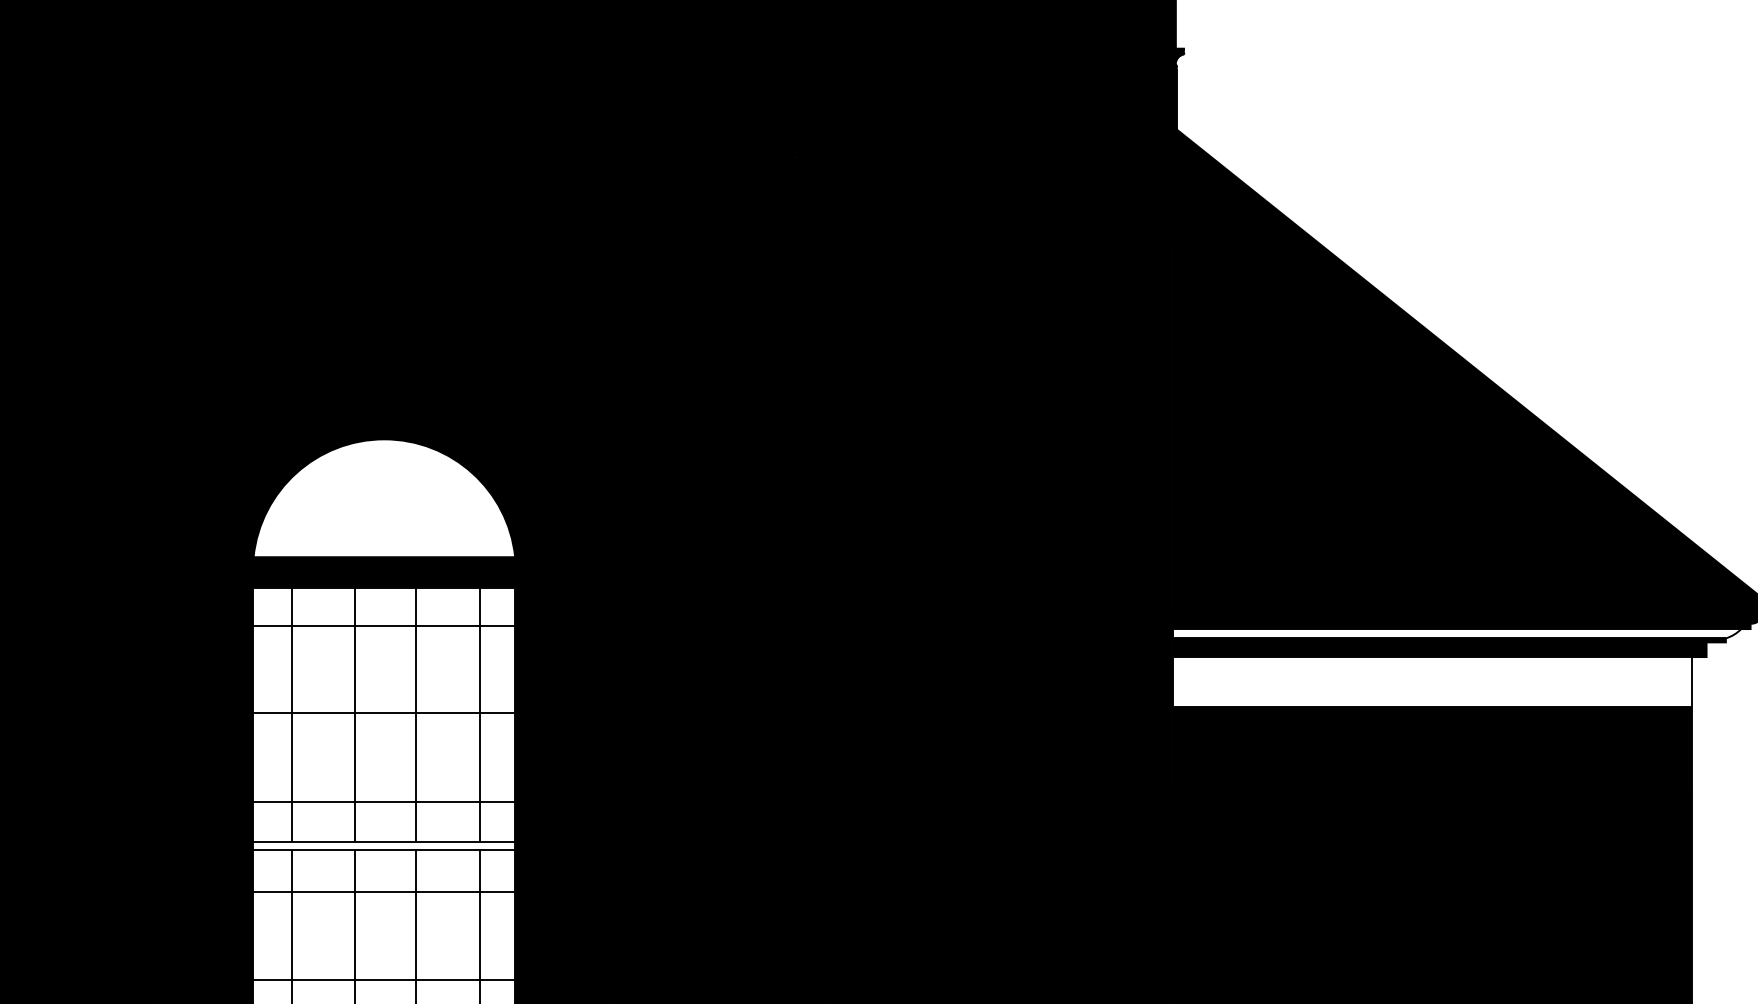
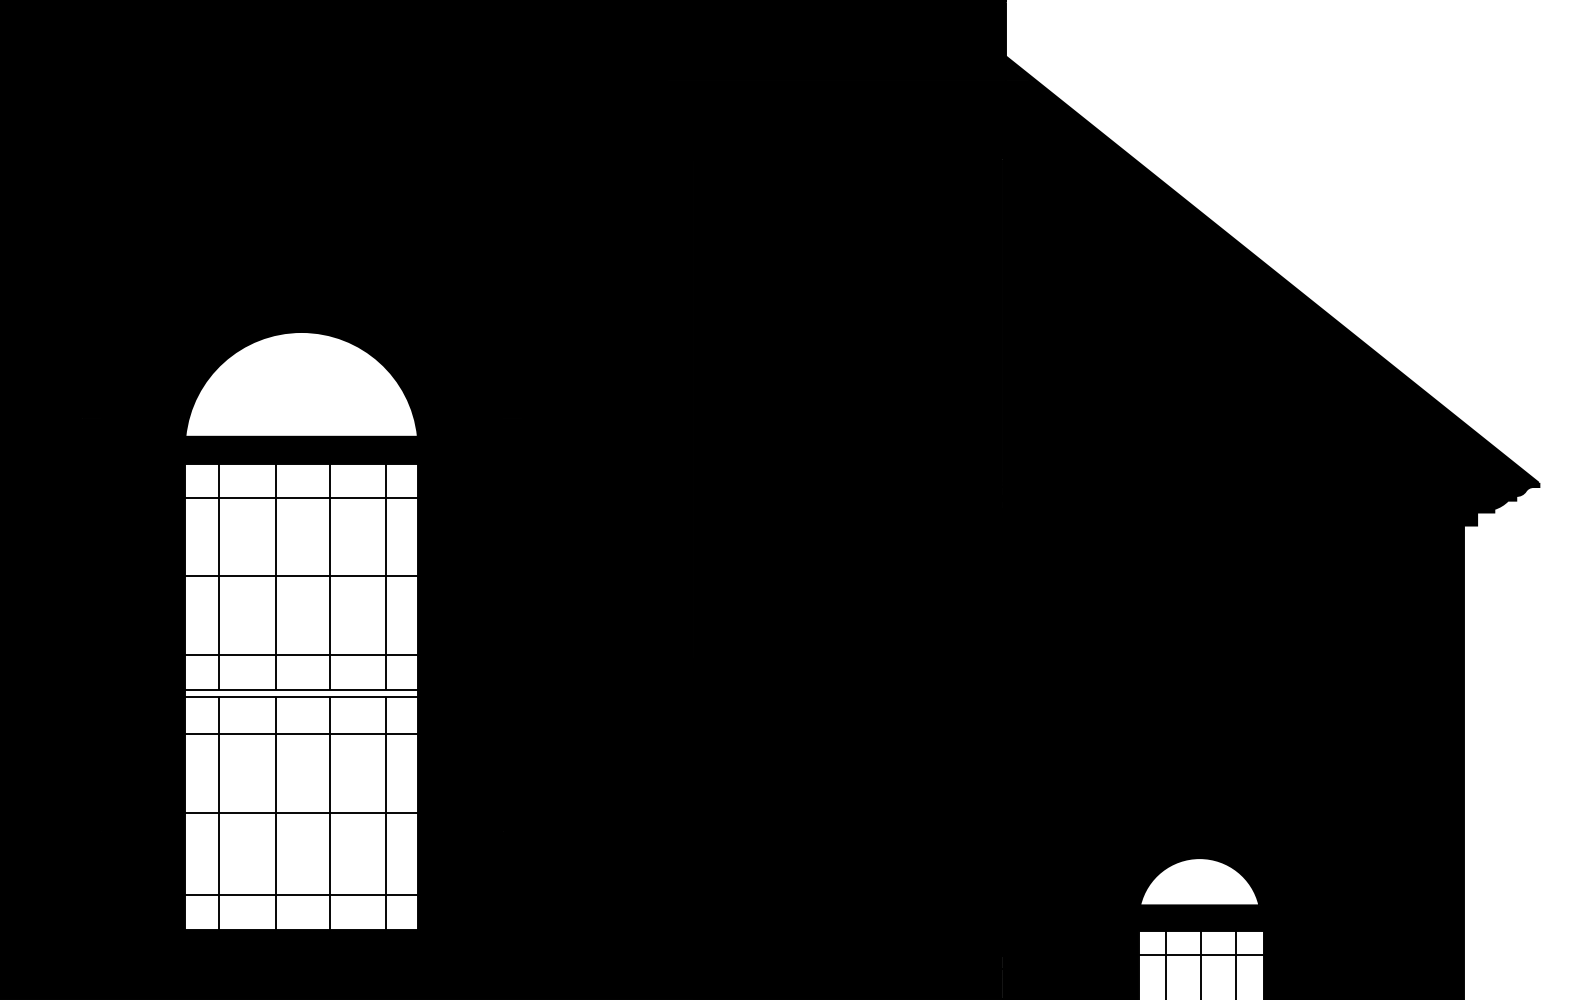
fill: (1456, 633) -> (1254, 504), added
fill: (1431, 681) -> (1232, 547), added

